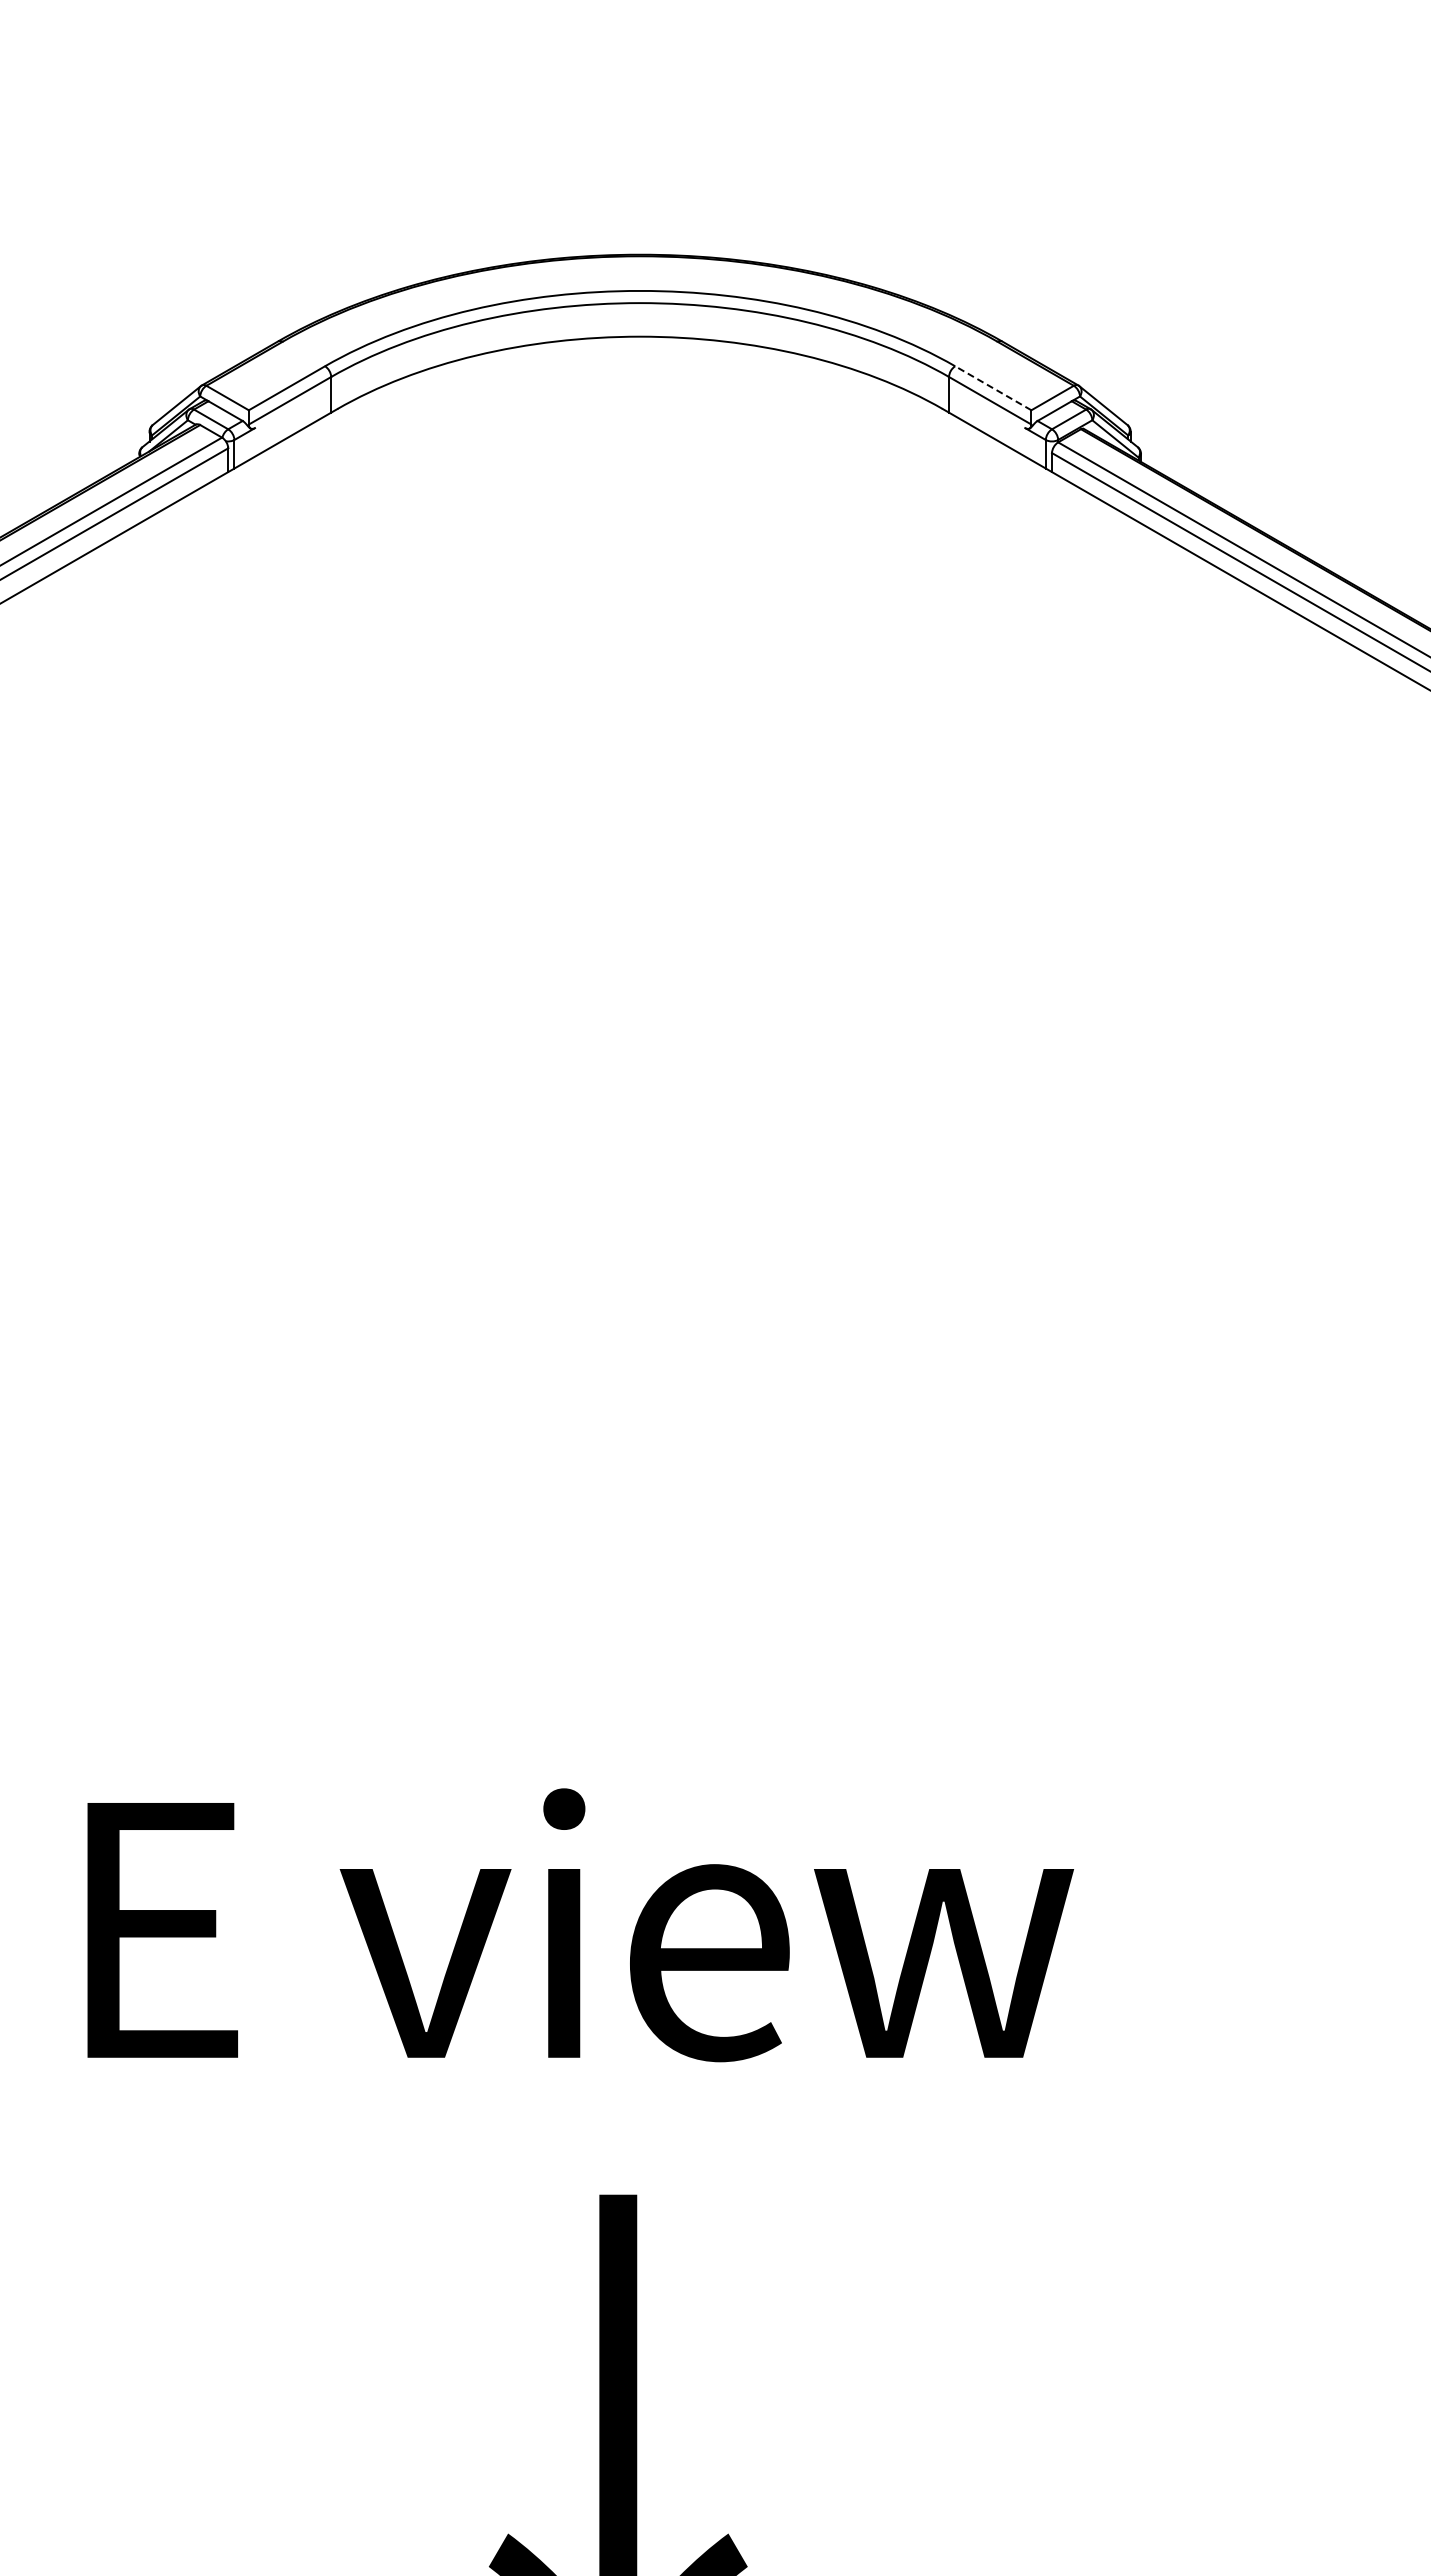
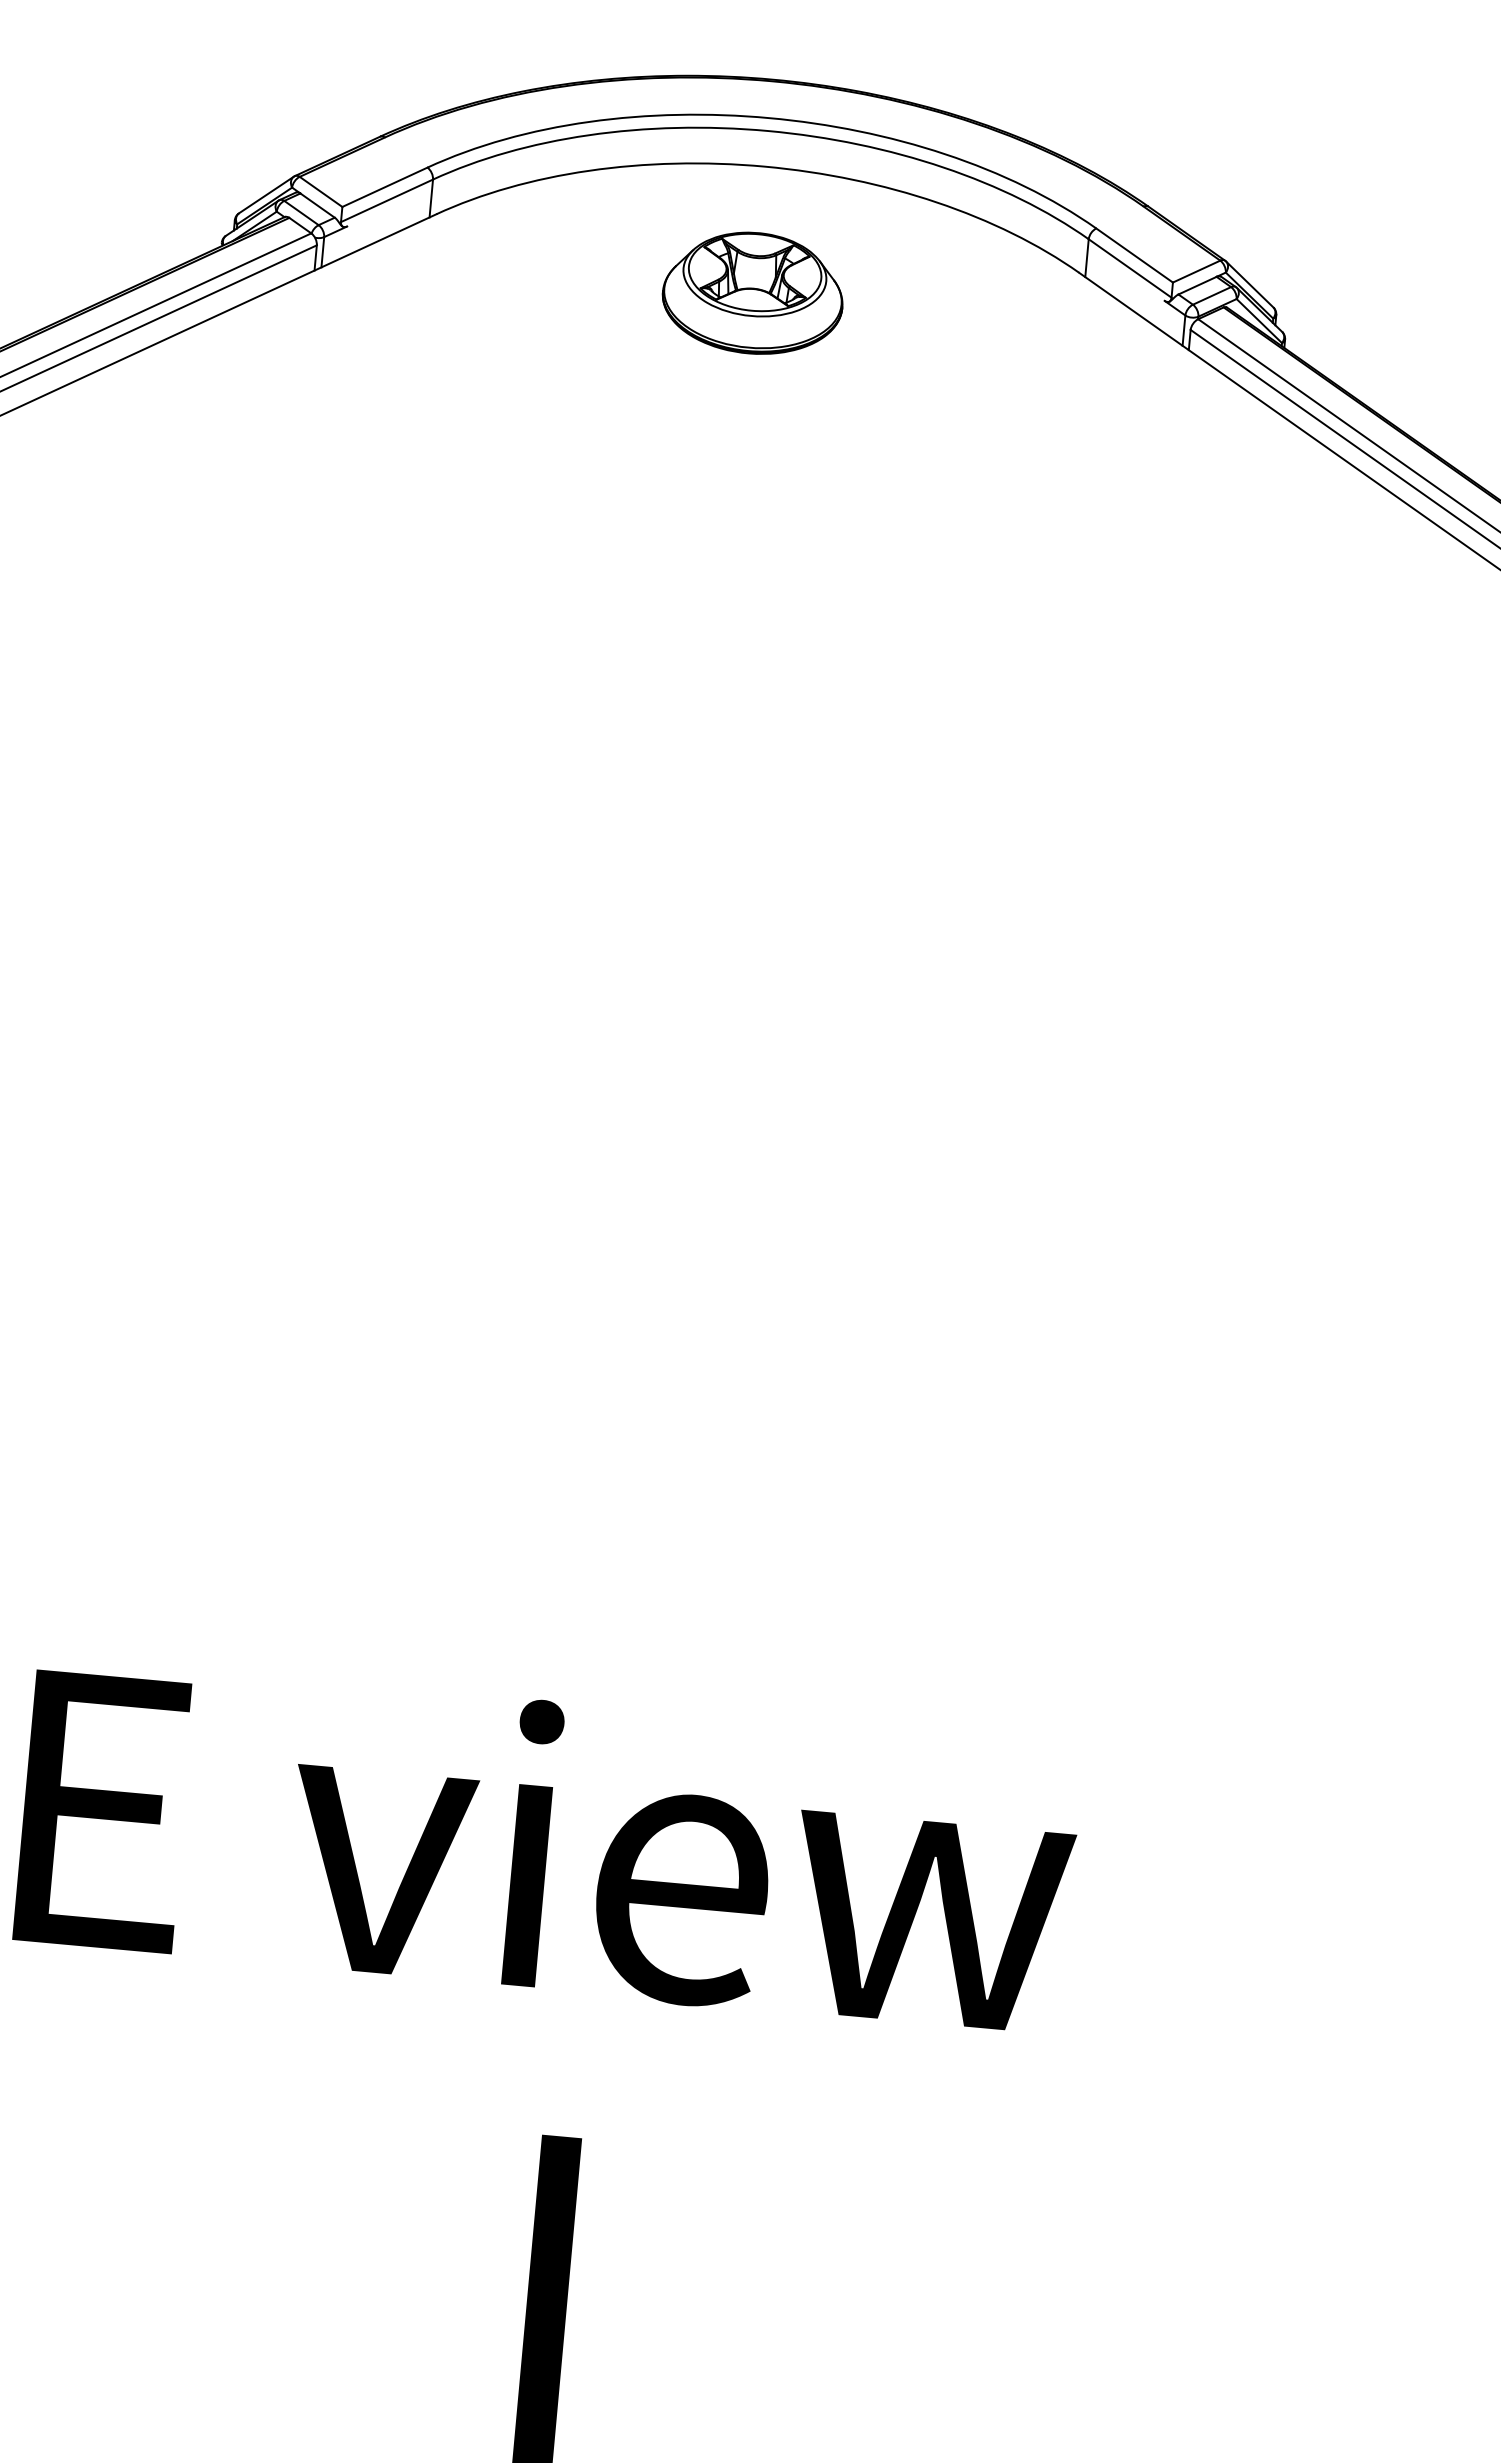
line: (993, 388) -> (1134, 255), dashed -> solid
part: (639, 455) -> (752, 292), added

